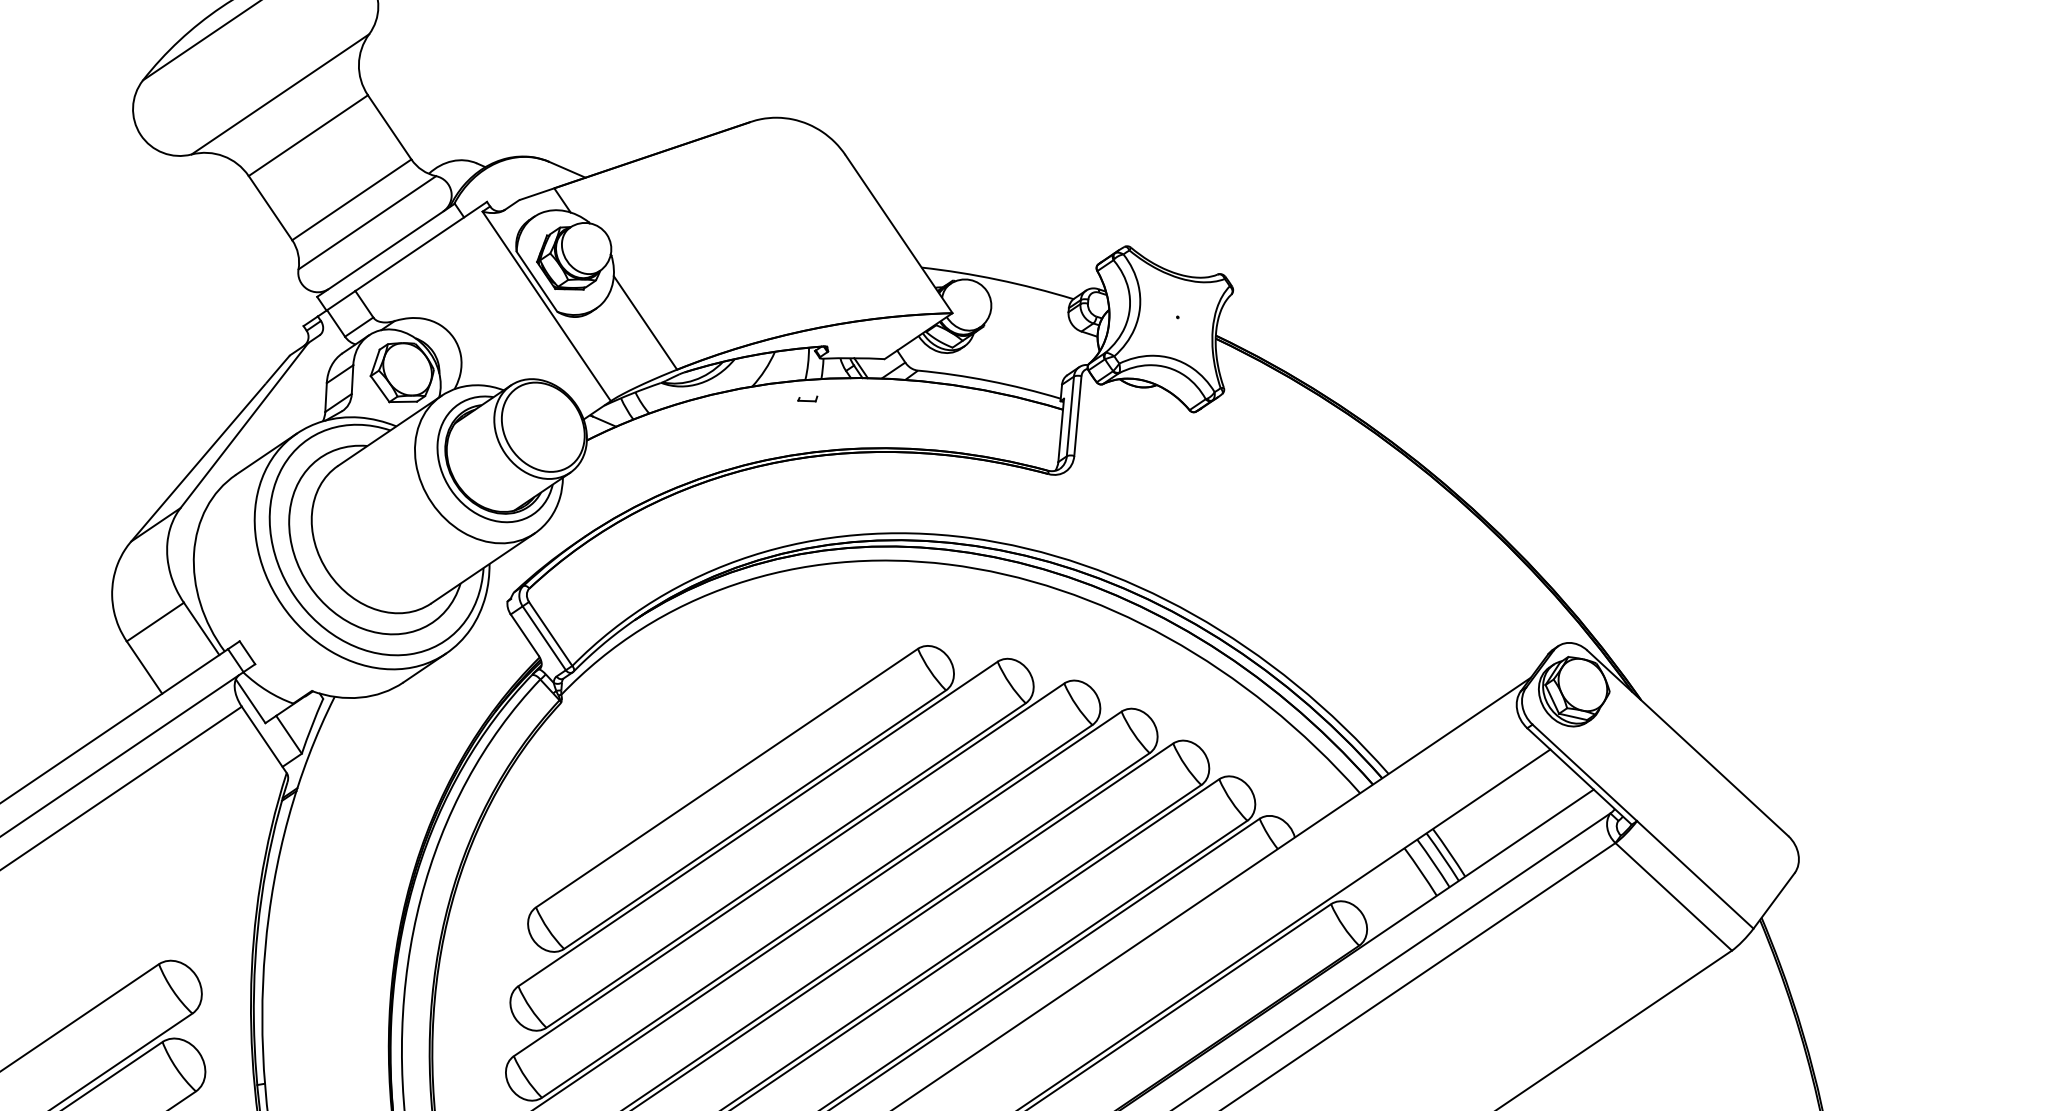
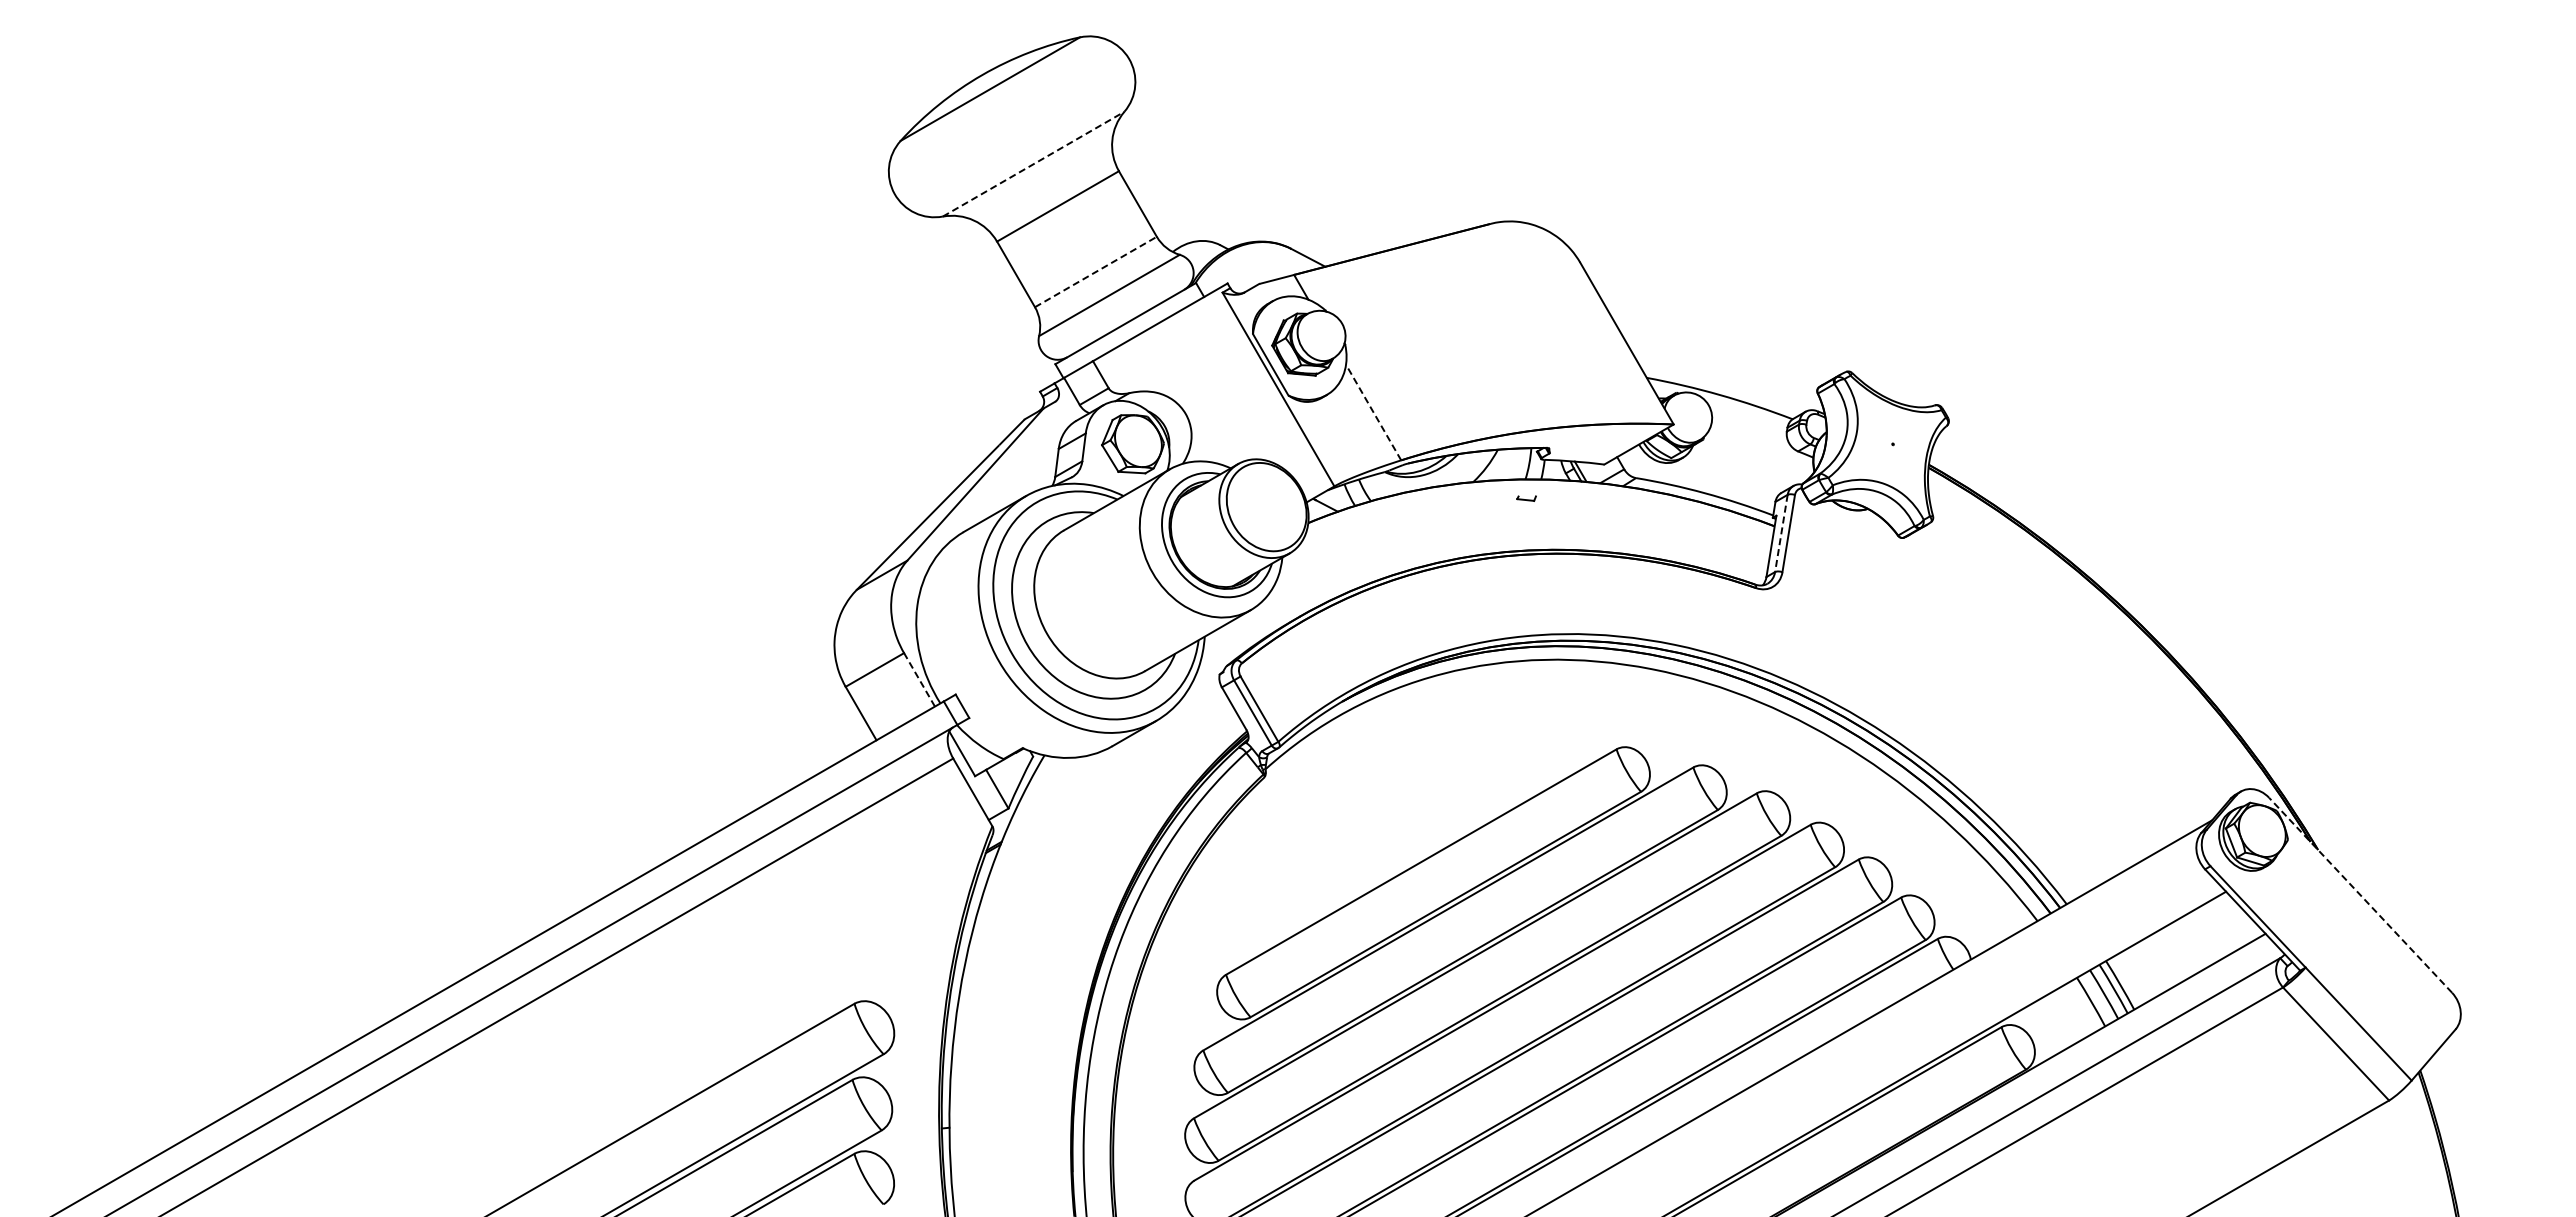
line: (280, 94) -> (1033, 164), solid -> dashed
line: (352, 199) -> (1096, 271), solid -> dashed
line: (645, 322) -> (1373, 412), solid -> dashed
line: (1070, 416) -> (1781, 533), solid -> dashed
line: (201, 628) -> (919, 679), solid -> dashed
line: (1687, 743) -> (2360, 895), solid -> dashed

